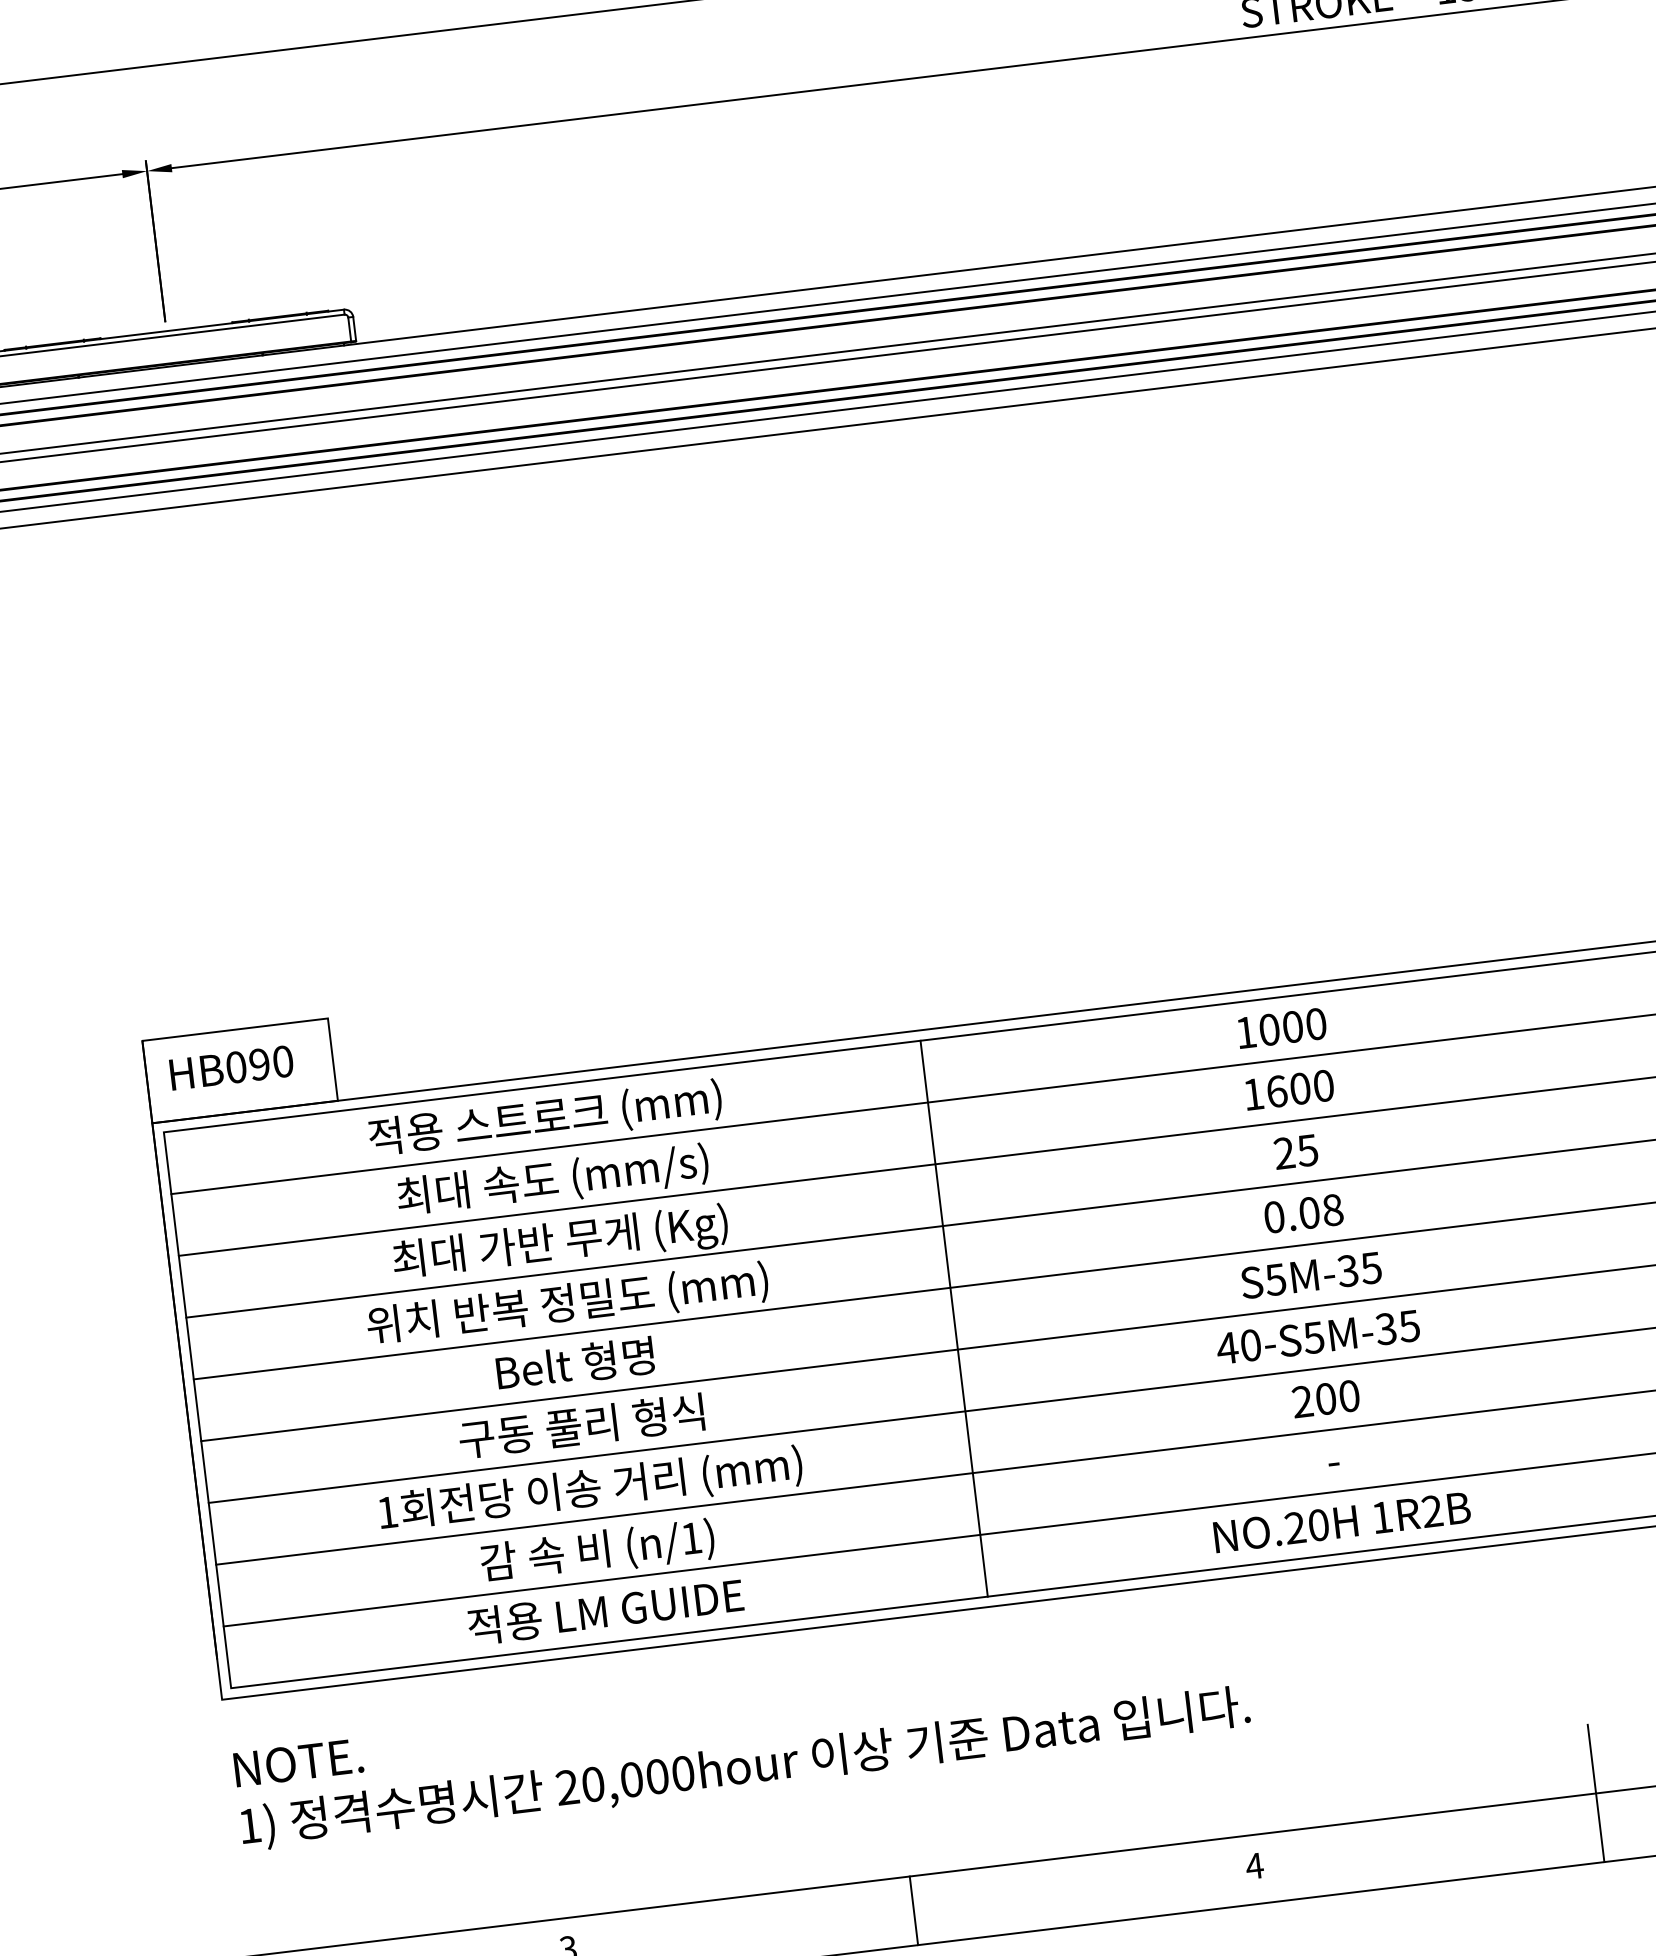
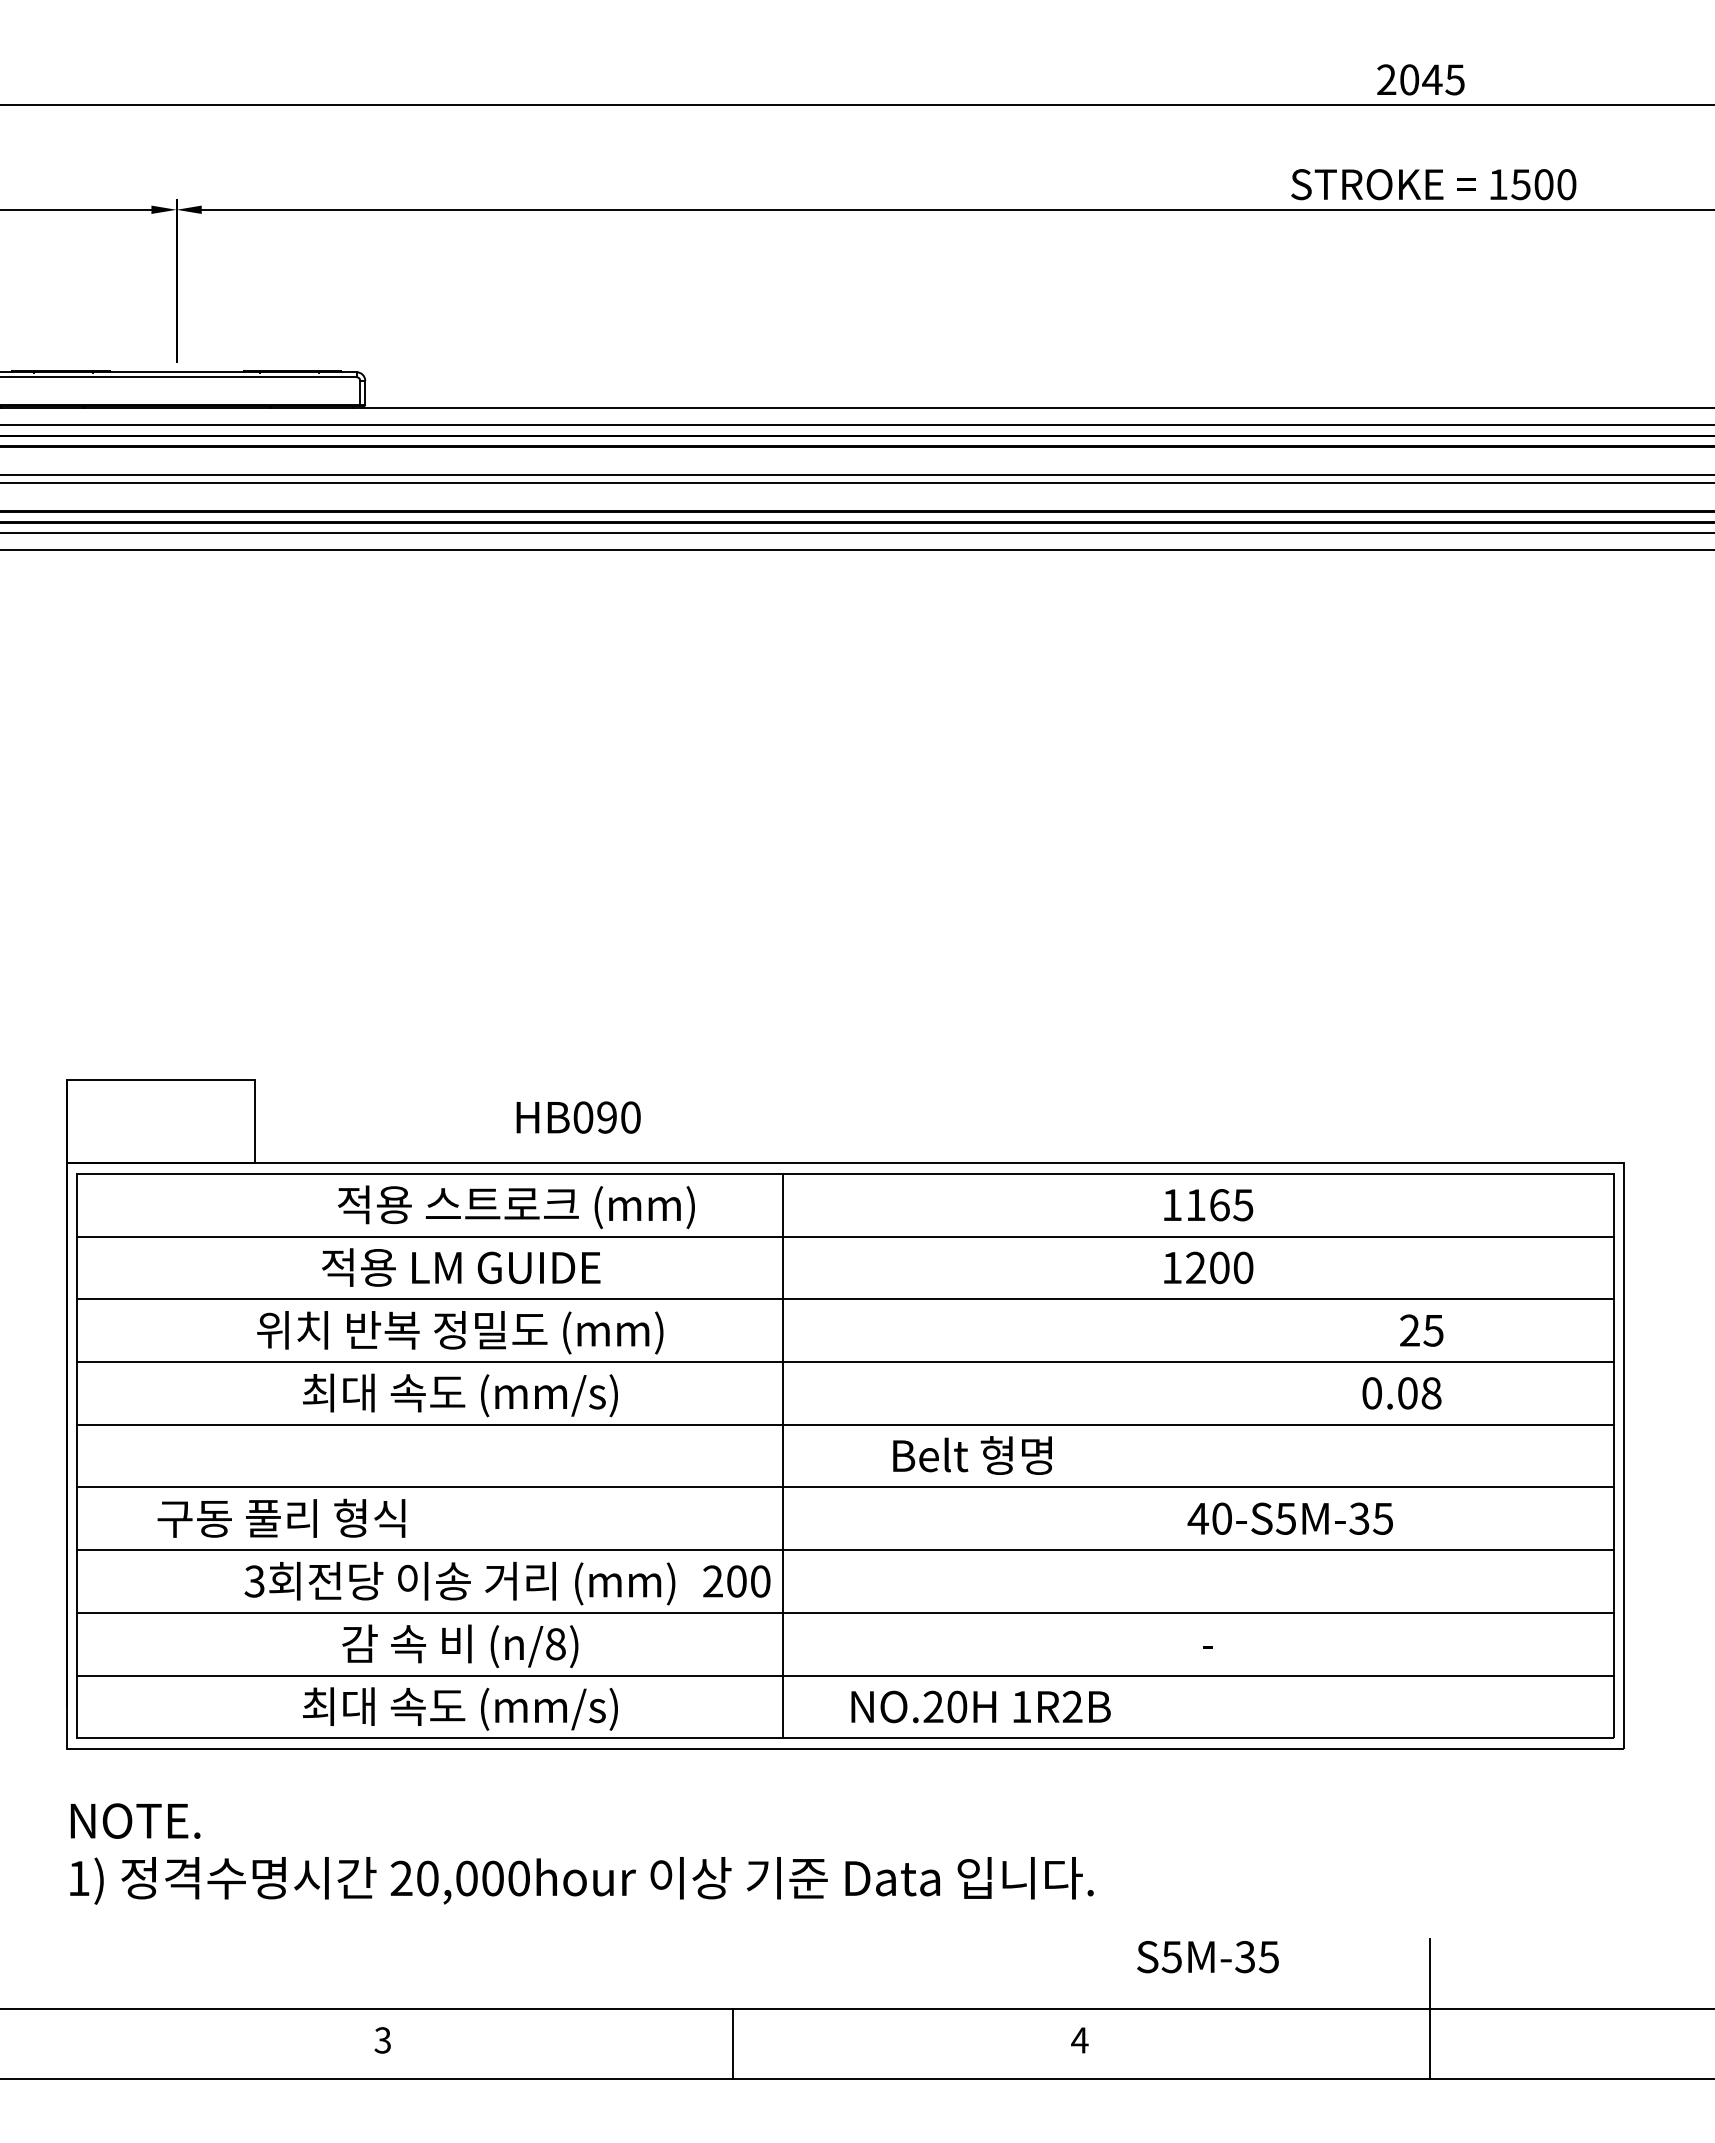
text: (1292, 1027) -> (1219, 1205), 1000 -> 1165
text: (231, 1067) -> (578, 1117), moved
text: (1277, 1091) -> (1196, 1267), 1600 -> 1200
text: (545, 1118) -> (516, 1206), moved
text: (1295, 1151) -> (1421, 1330), moved
text: (551, 1180) -> (459, 1269), 최대 속도 (mm/s) -> 적용 LM GUIDE
text: (1303, 1213) -> (1401, 1393), moved
text: (560, 1243) -> (460, 1333), 최대 가반 무게 (Kg) -> 위치 반복 정밀도 (mm)
text: (1310, 1275) -> (1207, 1957), moved
text: (567, 1304) -> (460, 1395), 위치 반복 정밀도 (mm) -> 최대 속도 (mm/s)
line: (954, 1318) -> (783, 1455), moved
text: (1317, 1337) -> (1289, 1518), moved
text: (575, 1363) -> (972, 1455), moved
text: (1325, 1399) -> (736, 1581), moved
text: (581, 1425) -> (281, 1517), moved
text: (387, 1512) -> (254, 1581), 1 -> 3
text: (1341, 1522) -> (980, 1706), moved
text: (691, 1538) -> (555, 1644), (n/1) -> (n/8)
text: (604, 1613) -> (459, 1708), 적용 LM GUIDE -> 최대 속도 (mm/s)

